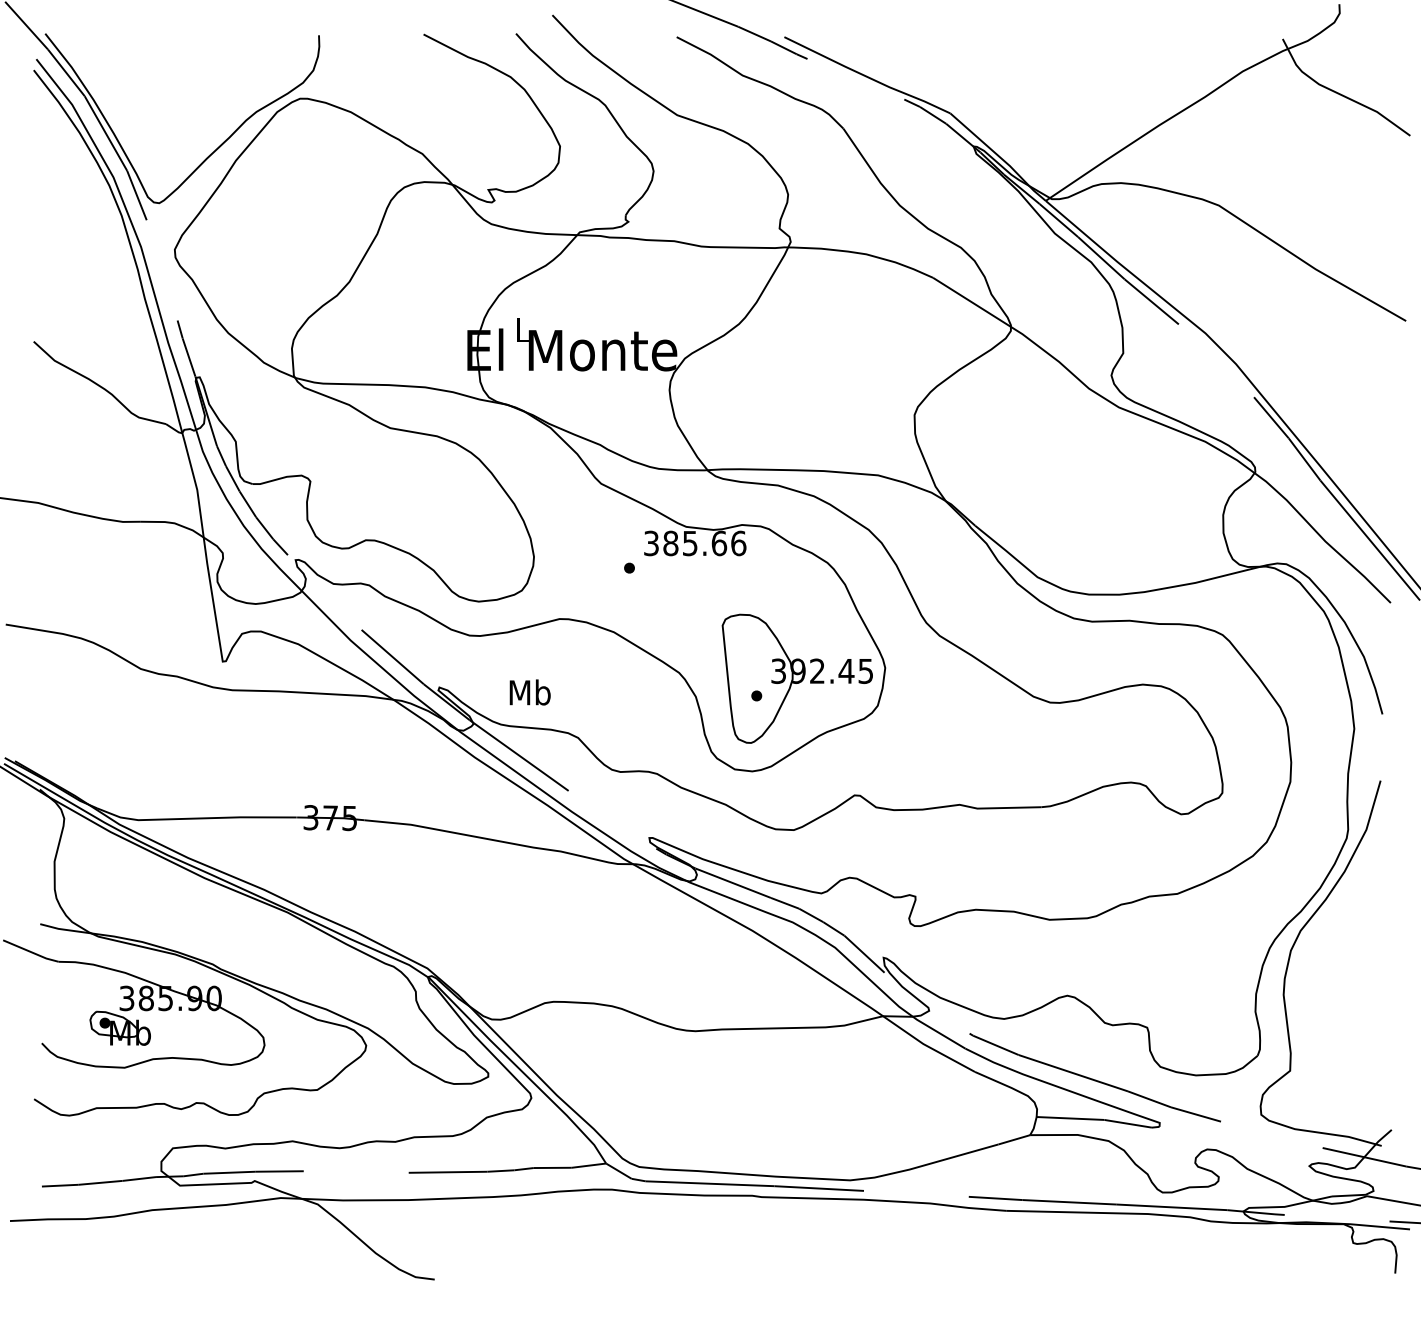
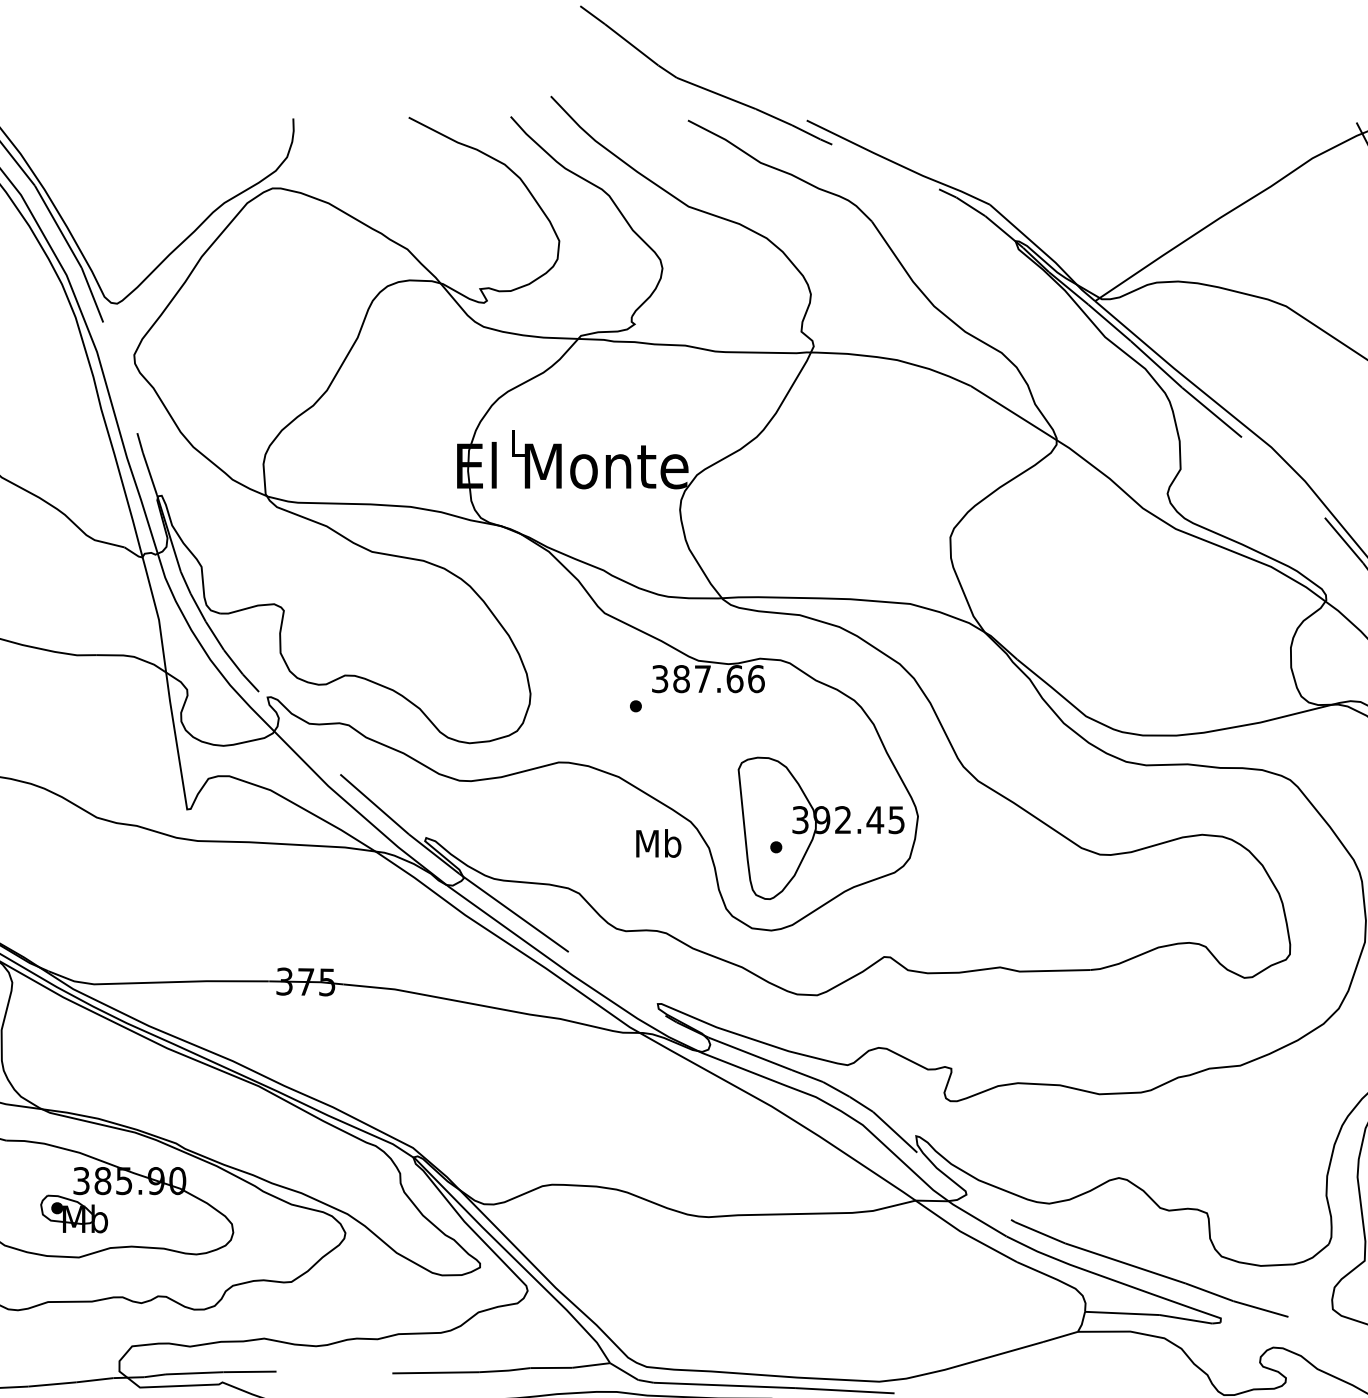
text: (690, 543) -> (703, 679), 385.66 -> 387.66
text: (529, 692) -> (657, 843), moved

